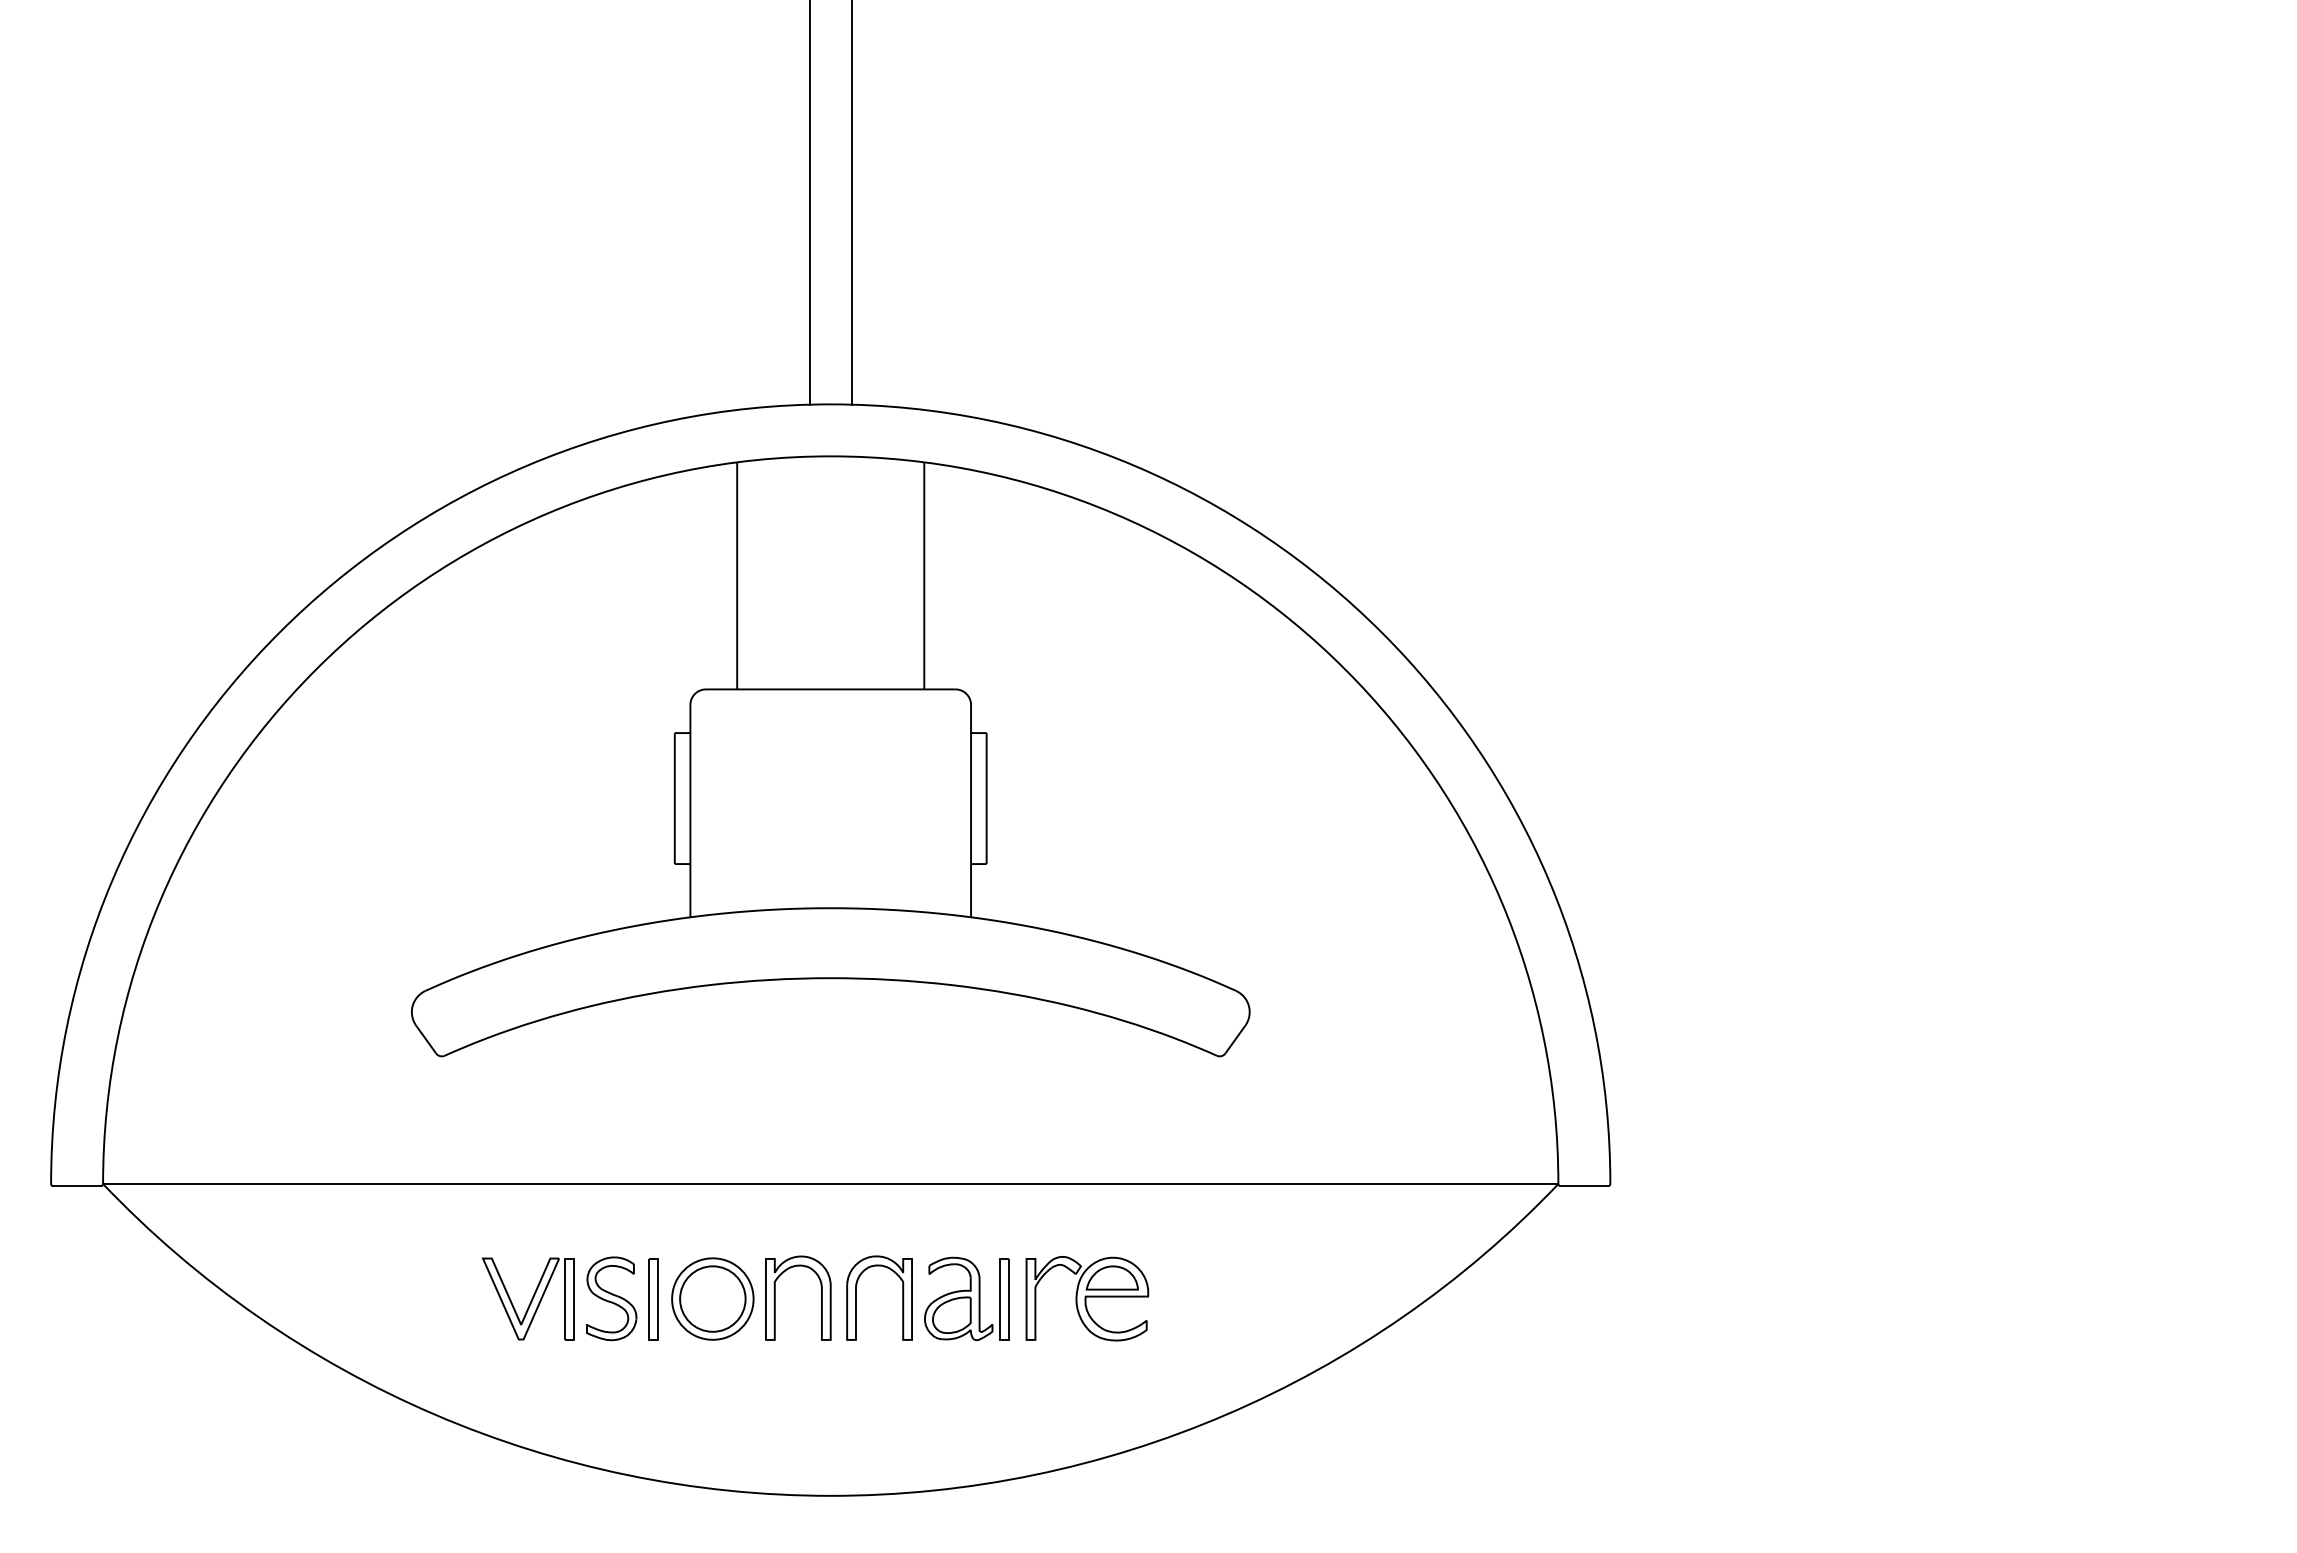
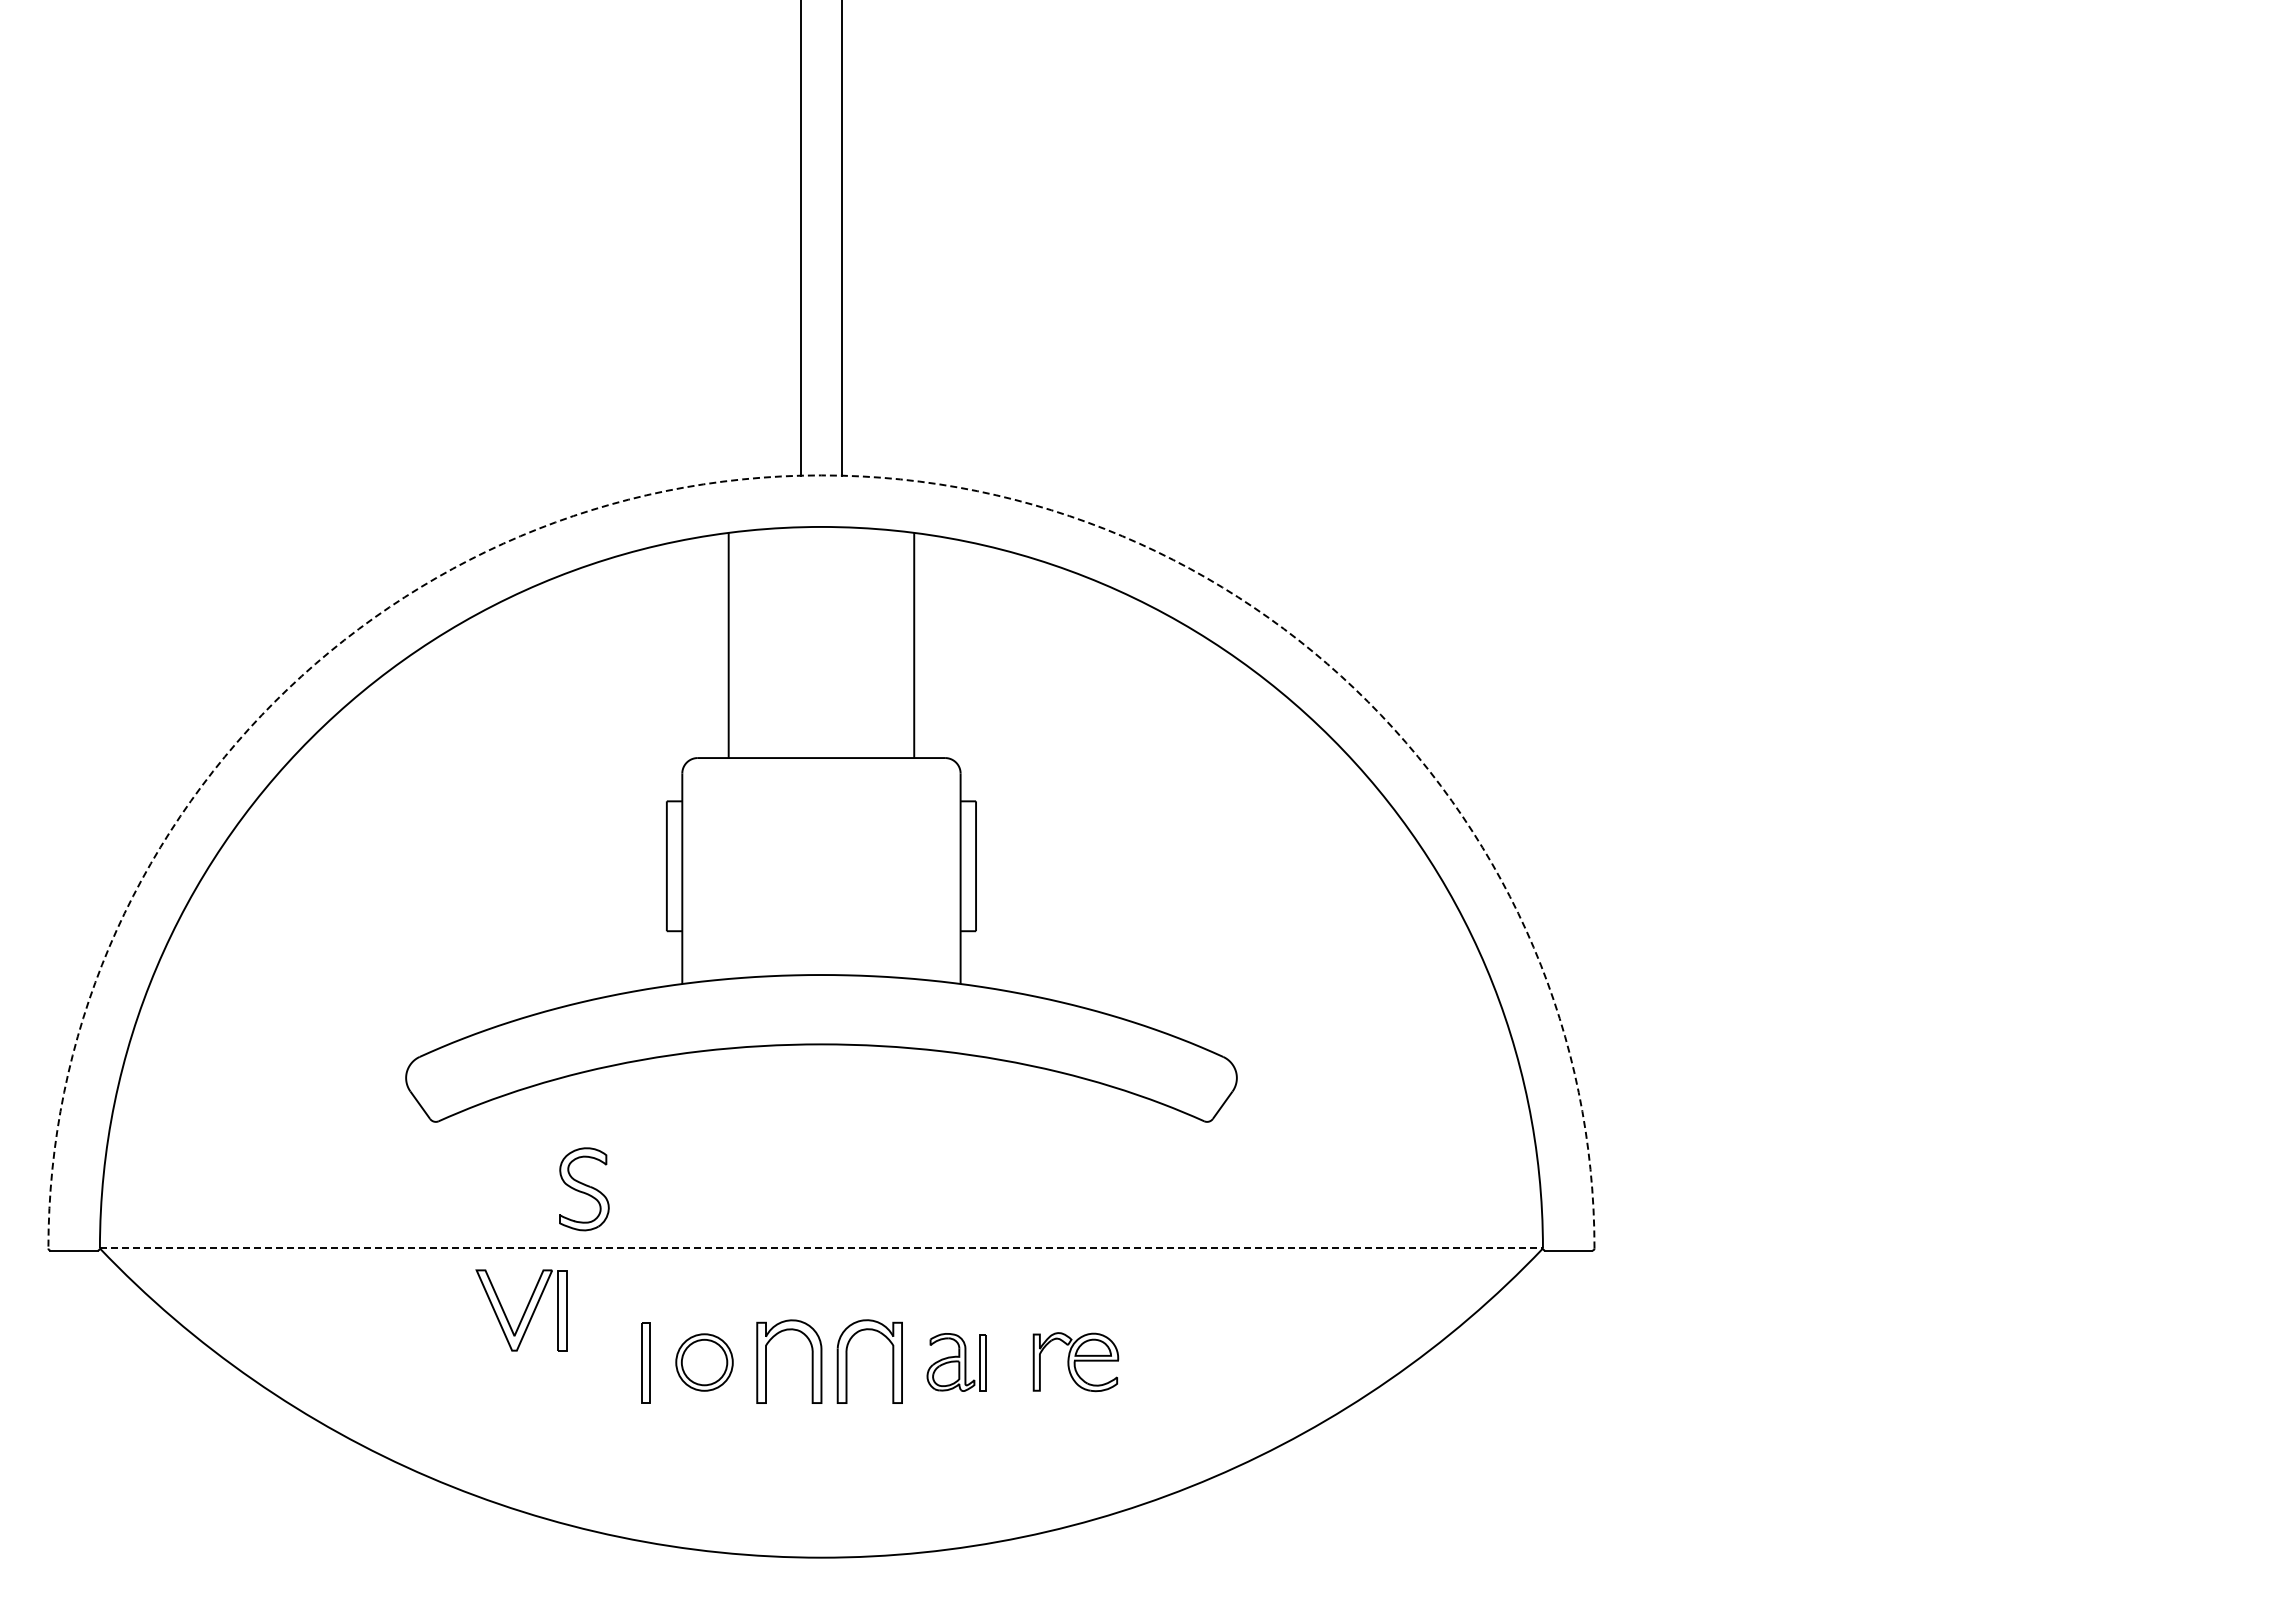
arc: (830, 404) -> (821, 475), solid -> dashed
line: (830, 1184) -> (821, 1248), solid -> dashed
part: (1086, 1297) -> (1075, 1361), size x0.7
part: (528, 1299) -> (521, 1310), moved
part: (611, 1299) -> (584, 1189), moved
part: (712, 1299) -> (704, 1362), size x0.7
part: (966, 1299) -> (956, 1362), size x0.7

